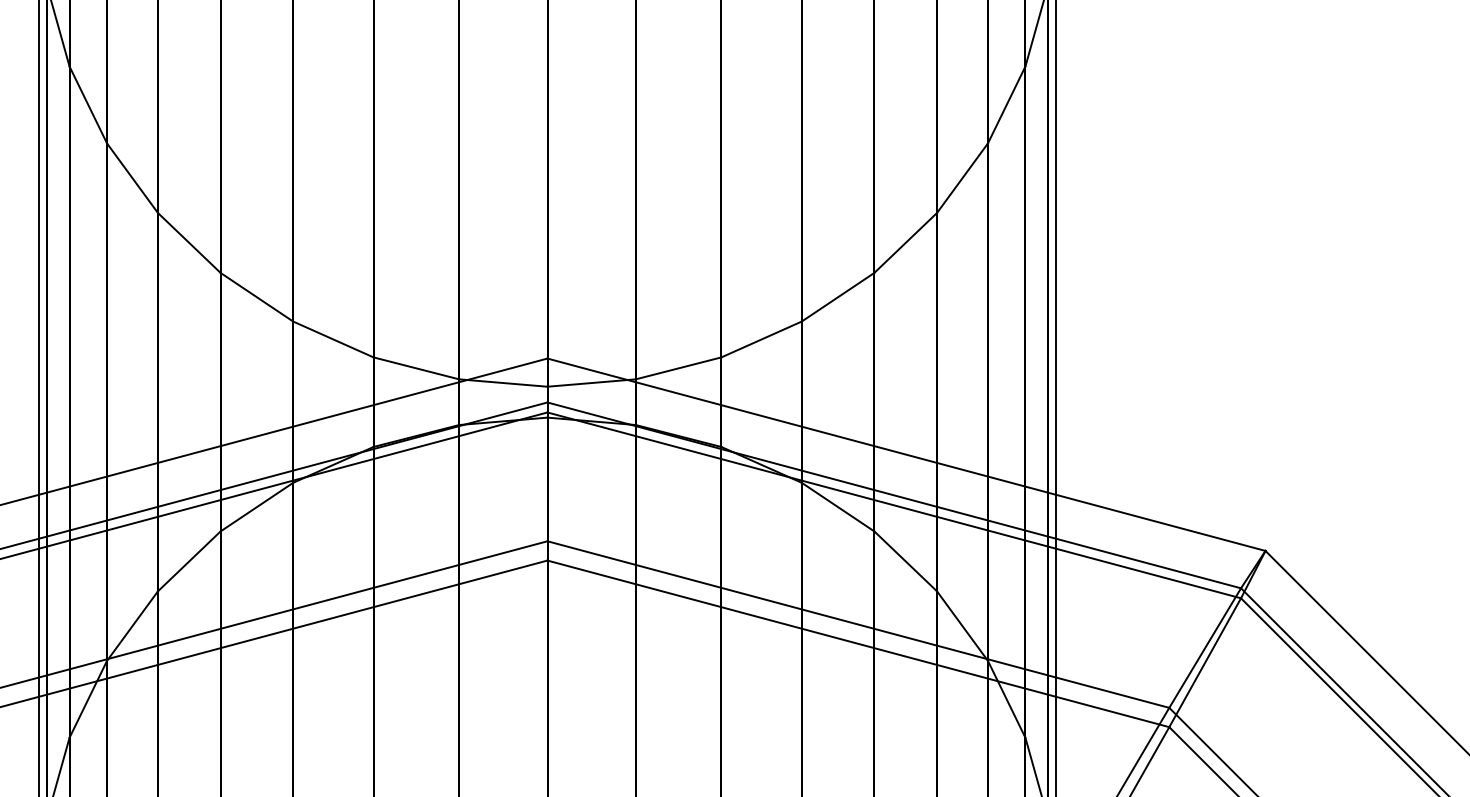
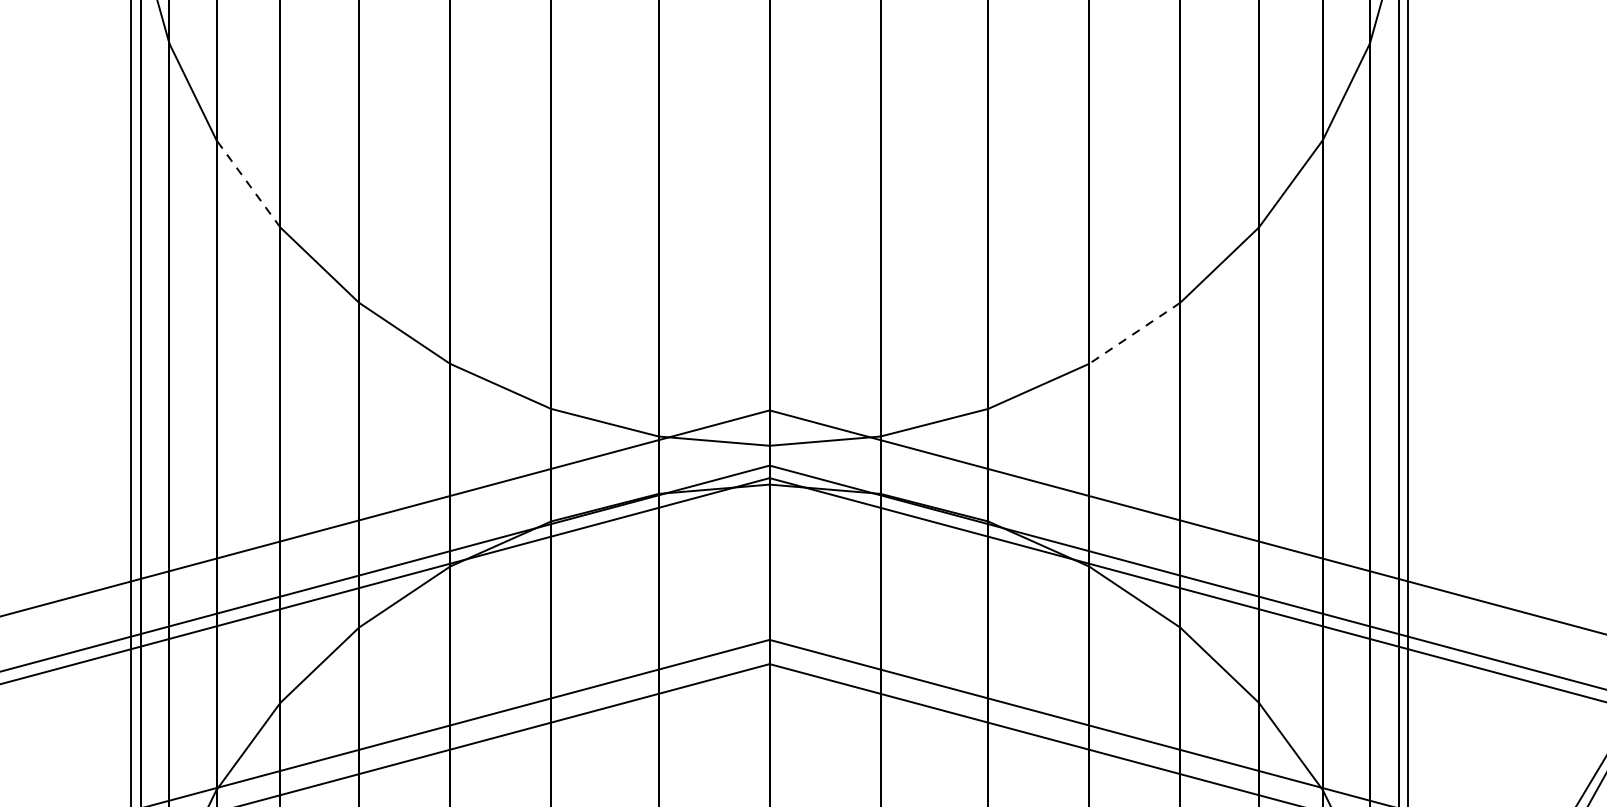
line: (132, 177) -> (248, 183), solid -> dashed
line: (838, 297) -> (1135, 333), solid -> dashed

